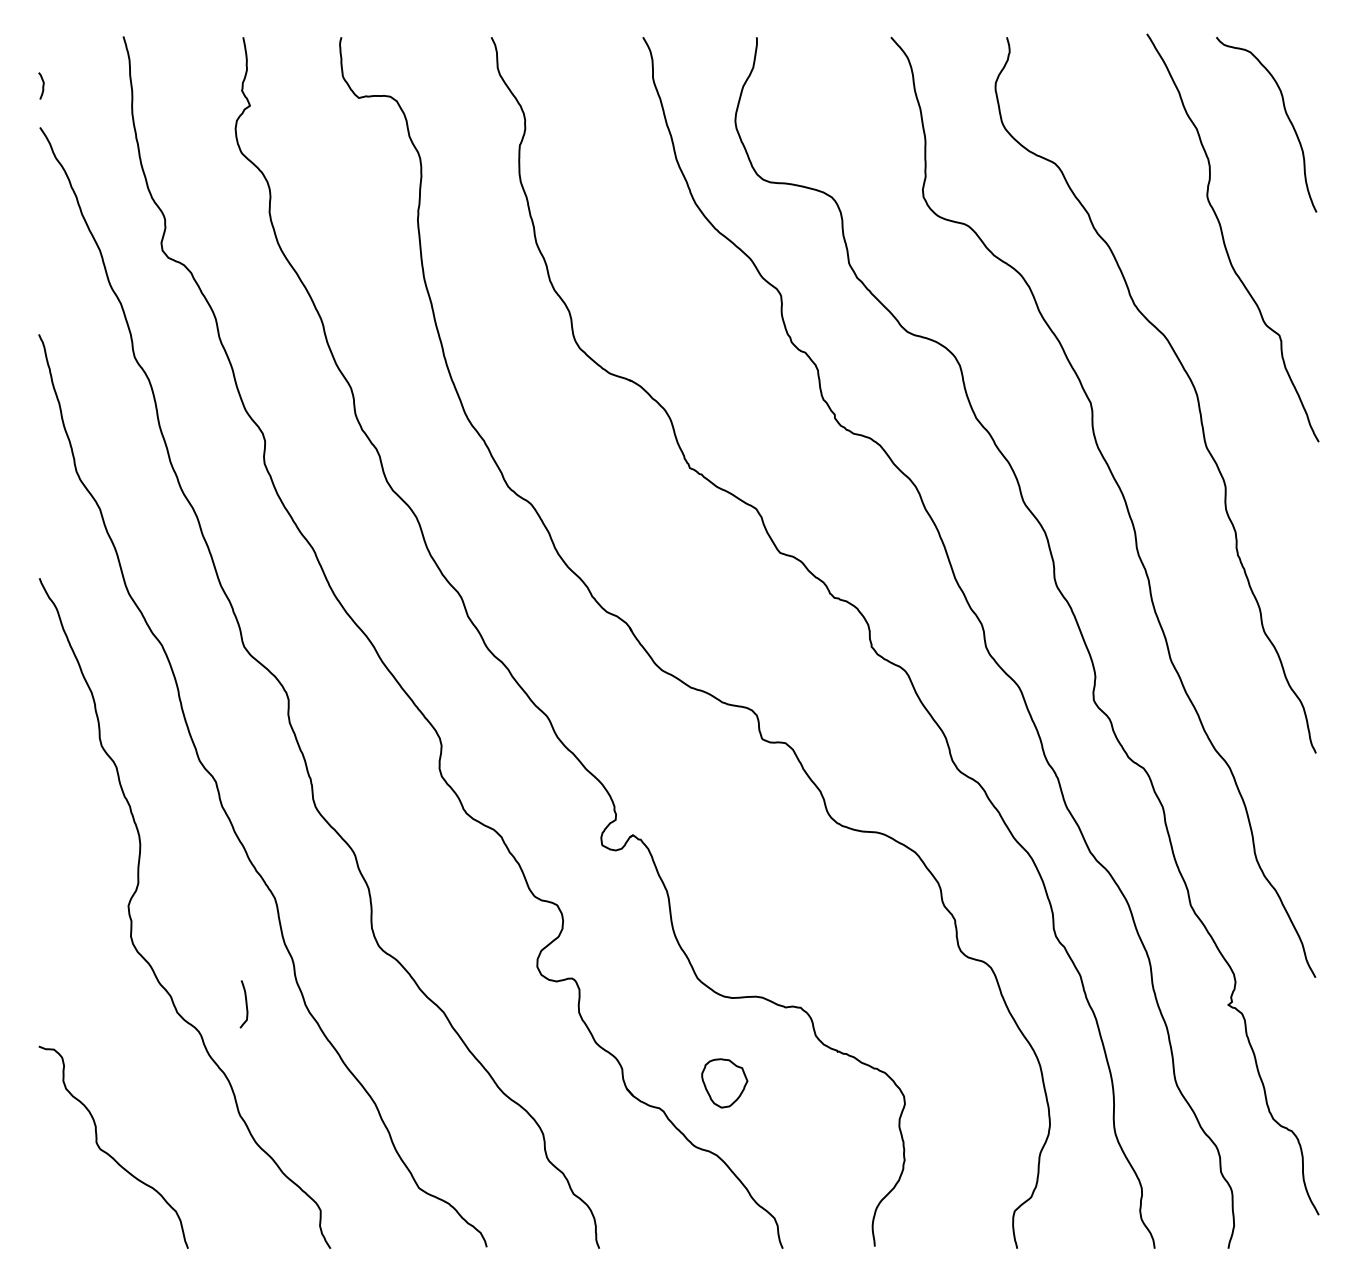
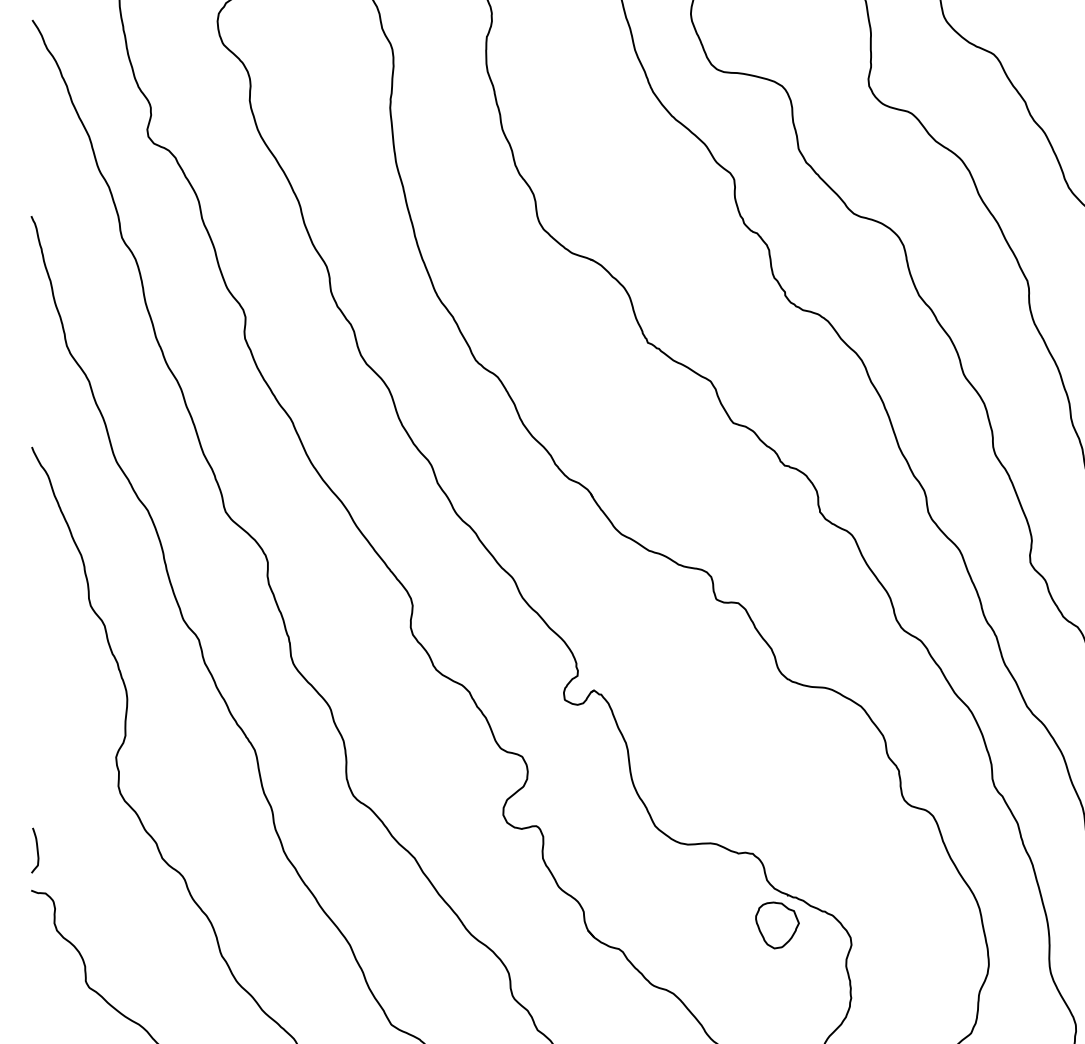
curve: (245, 1004) -> (36, 850), moved
part: (724, 1083) -> (777, 925), moved

